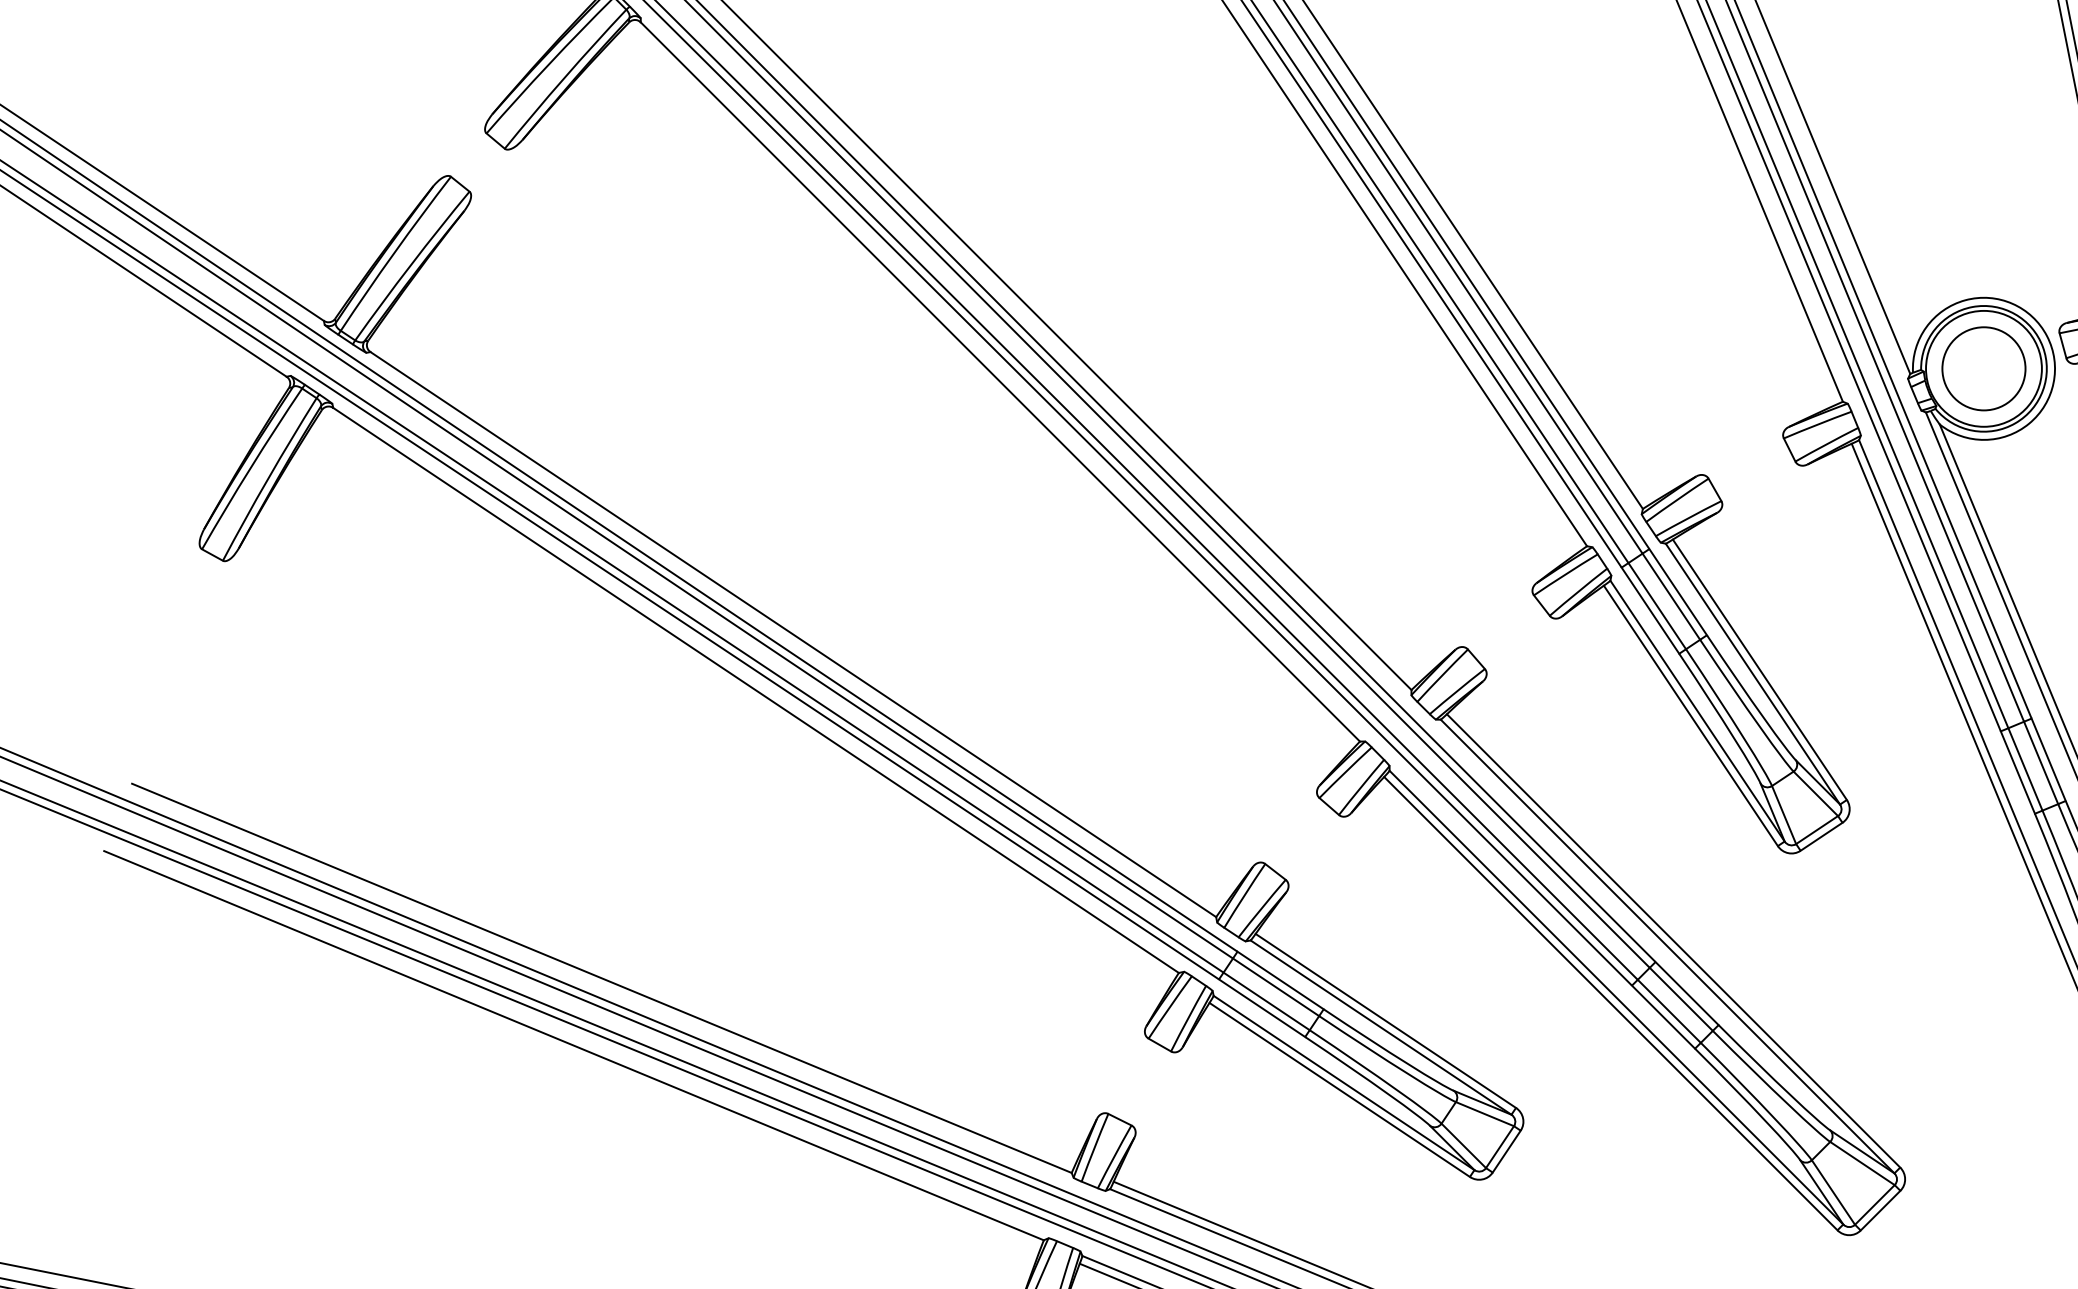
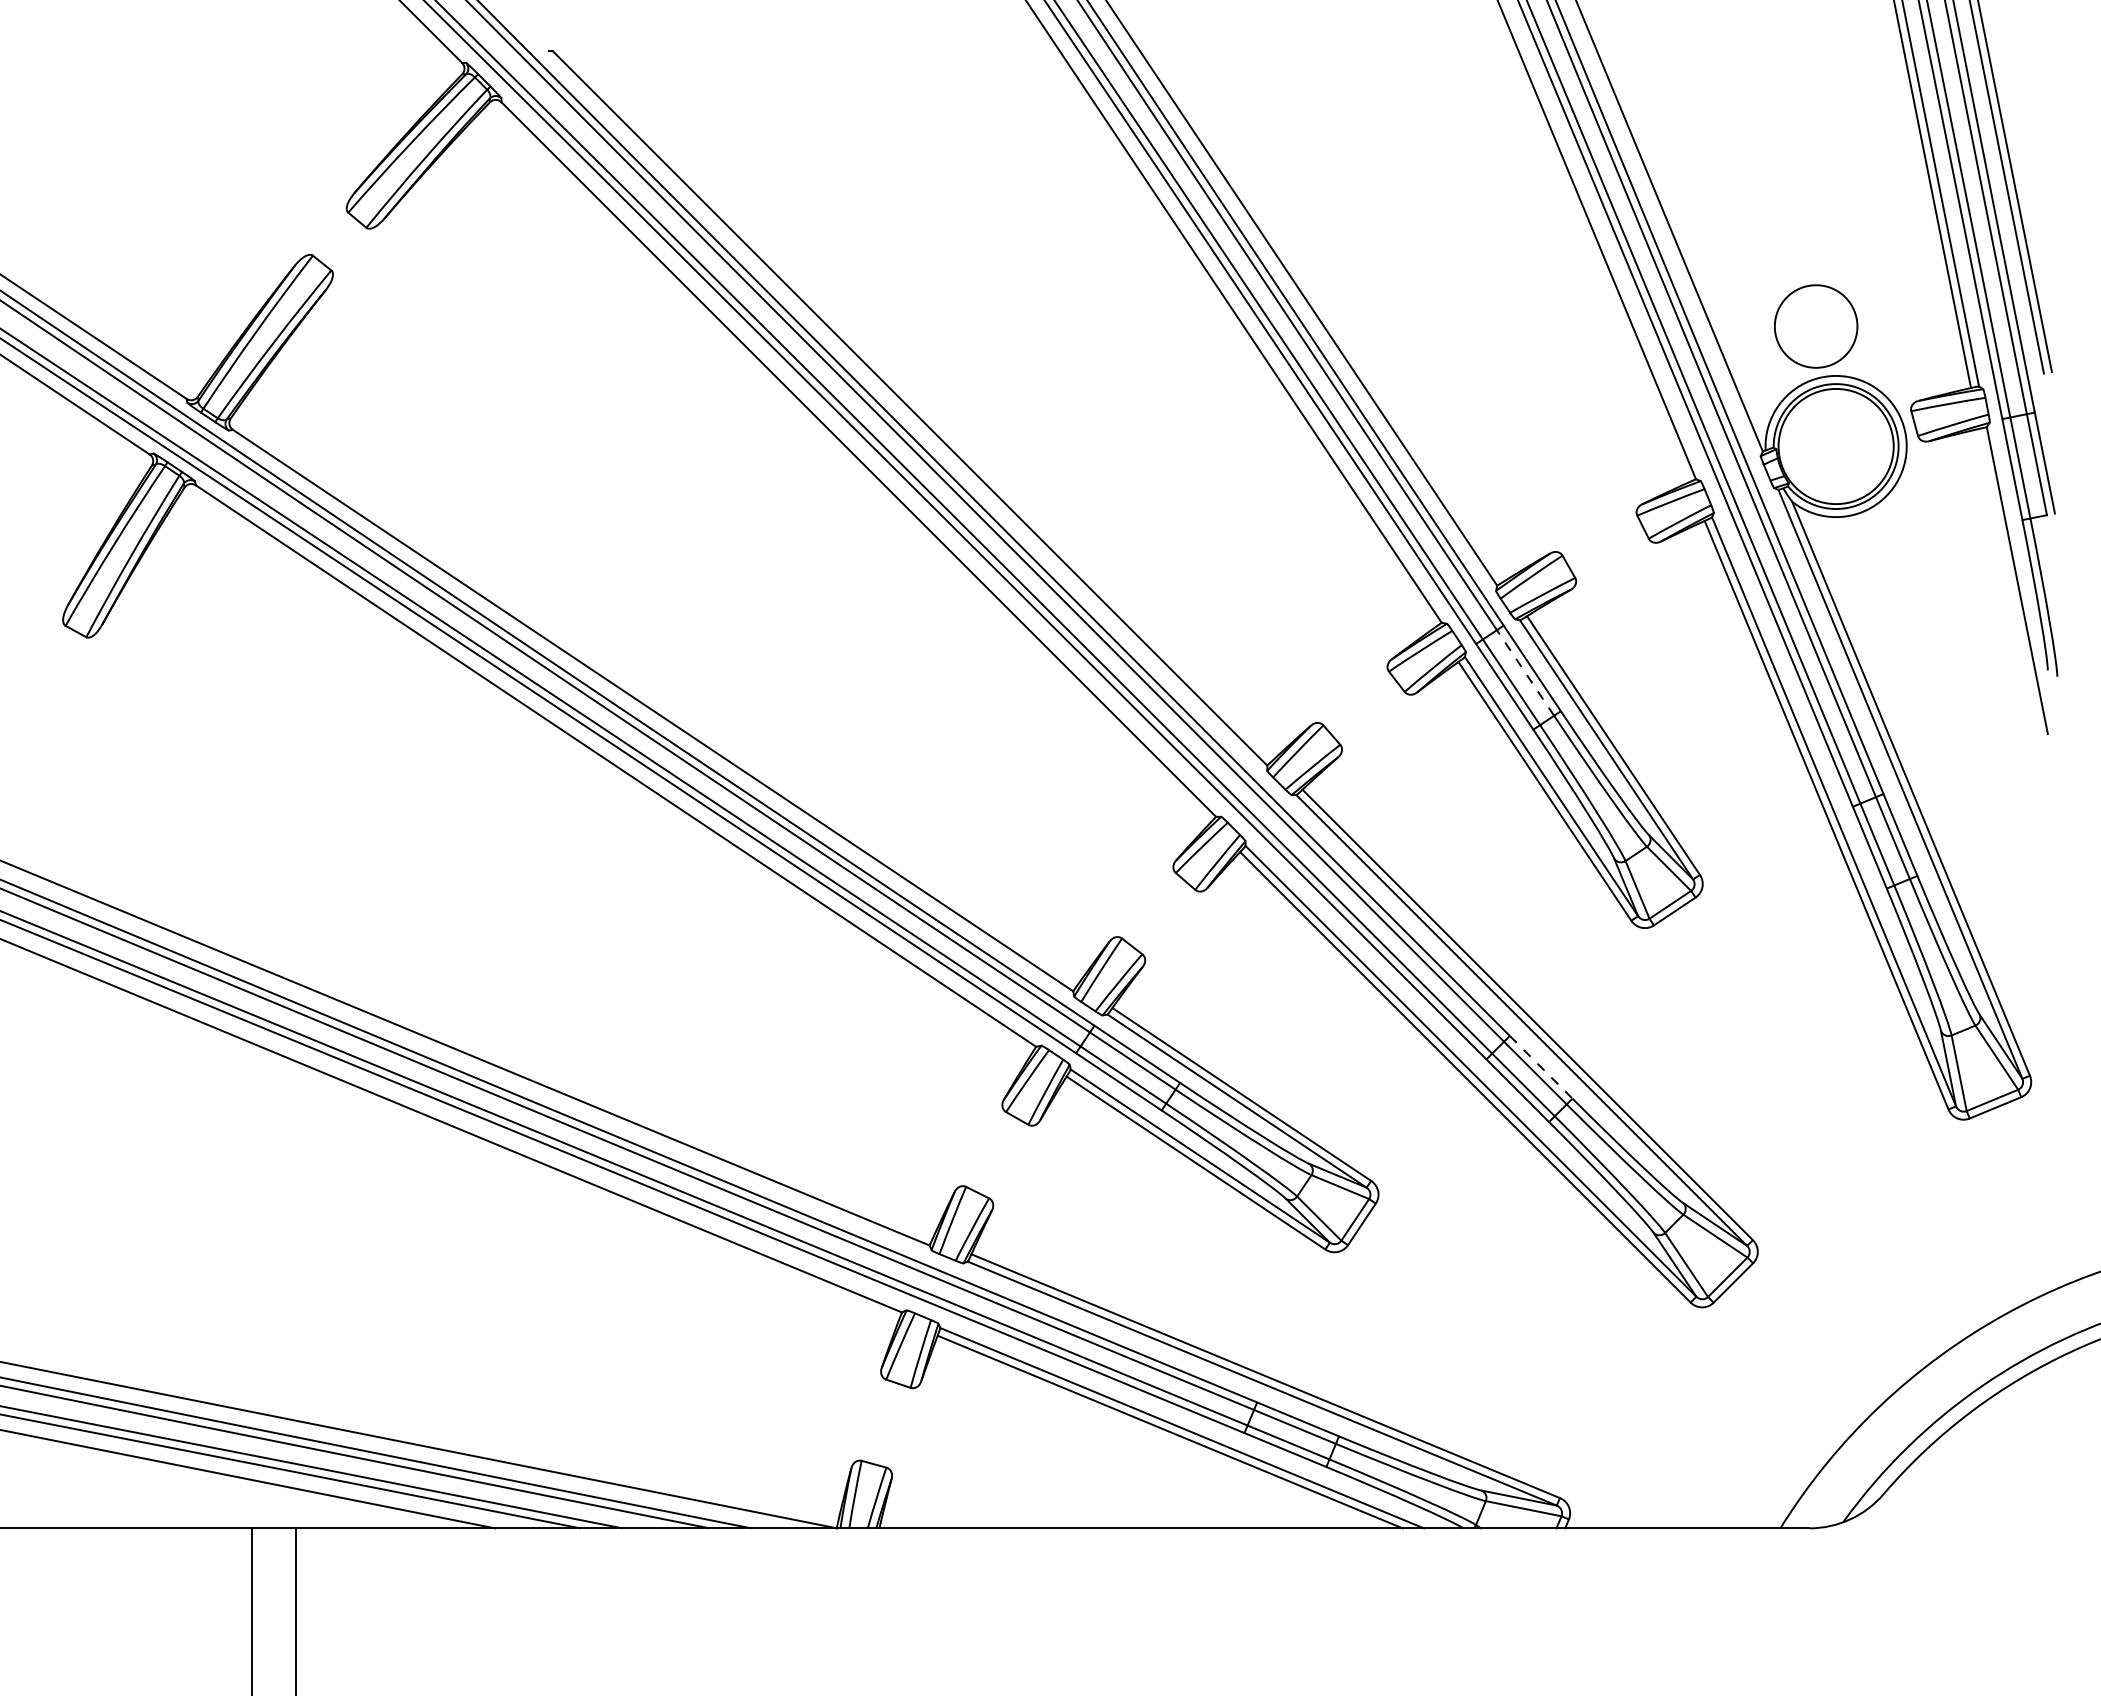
circle: (1984, 368) -> (1816, 326), moved
line: (1671, 596) -> (1525, 672), solid -> dashed
line: (1687, 993) -> (1541, 1067), solid -> dashed

